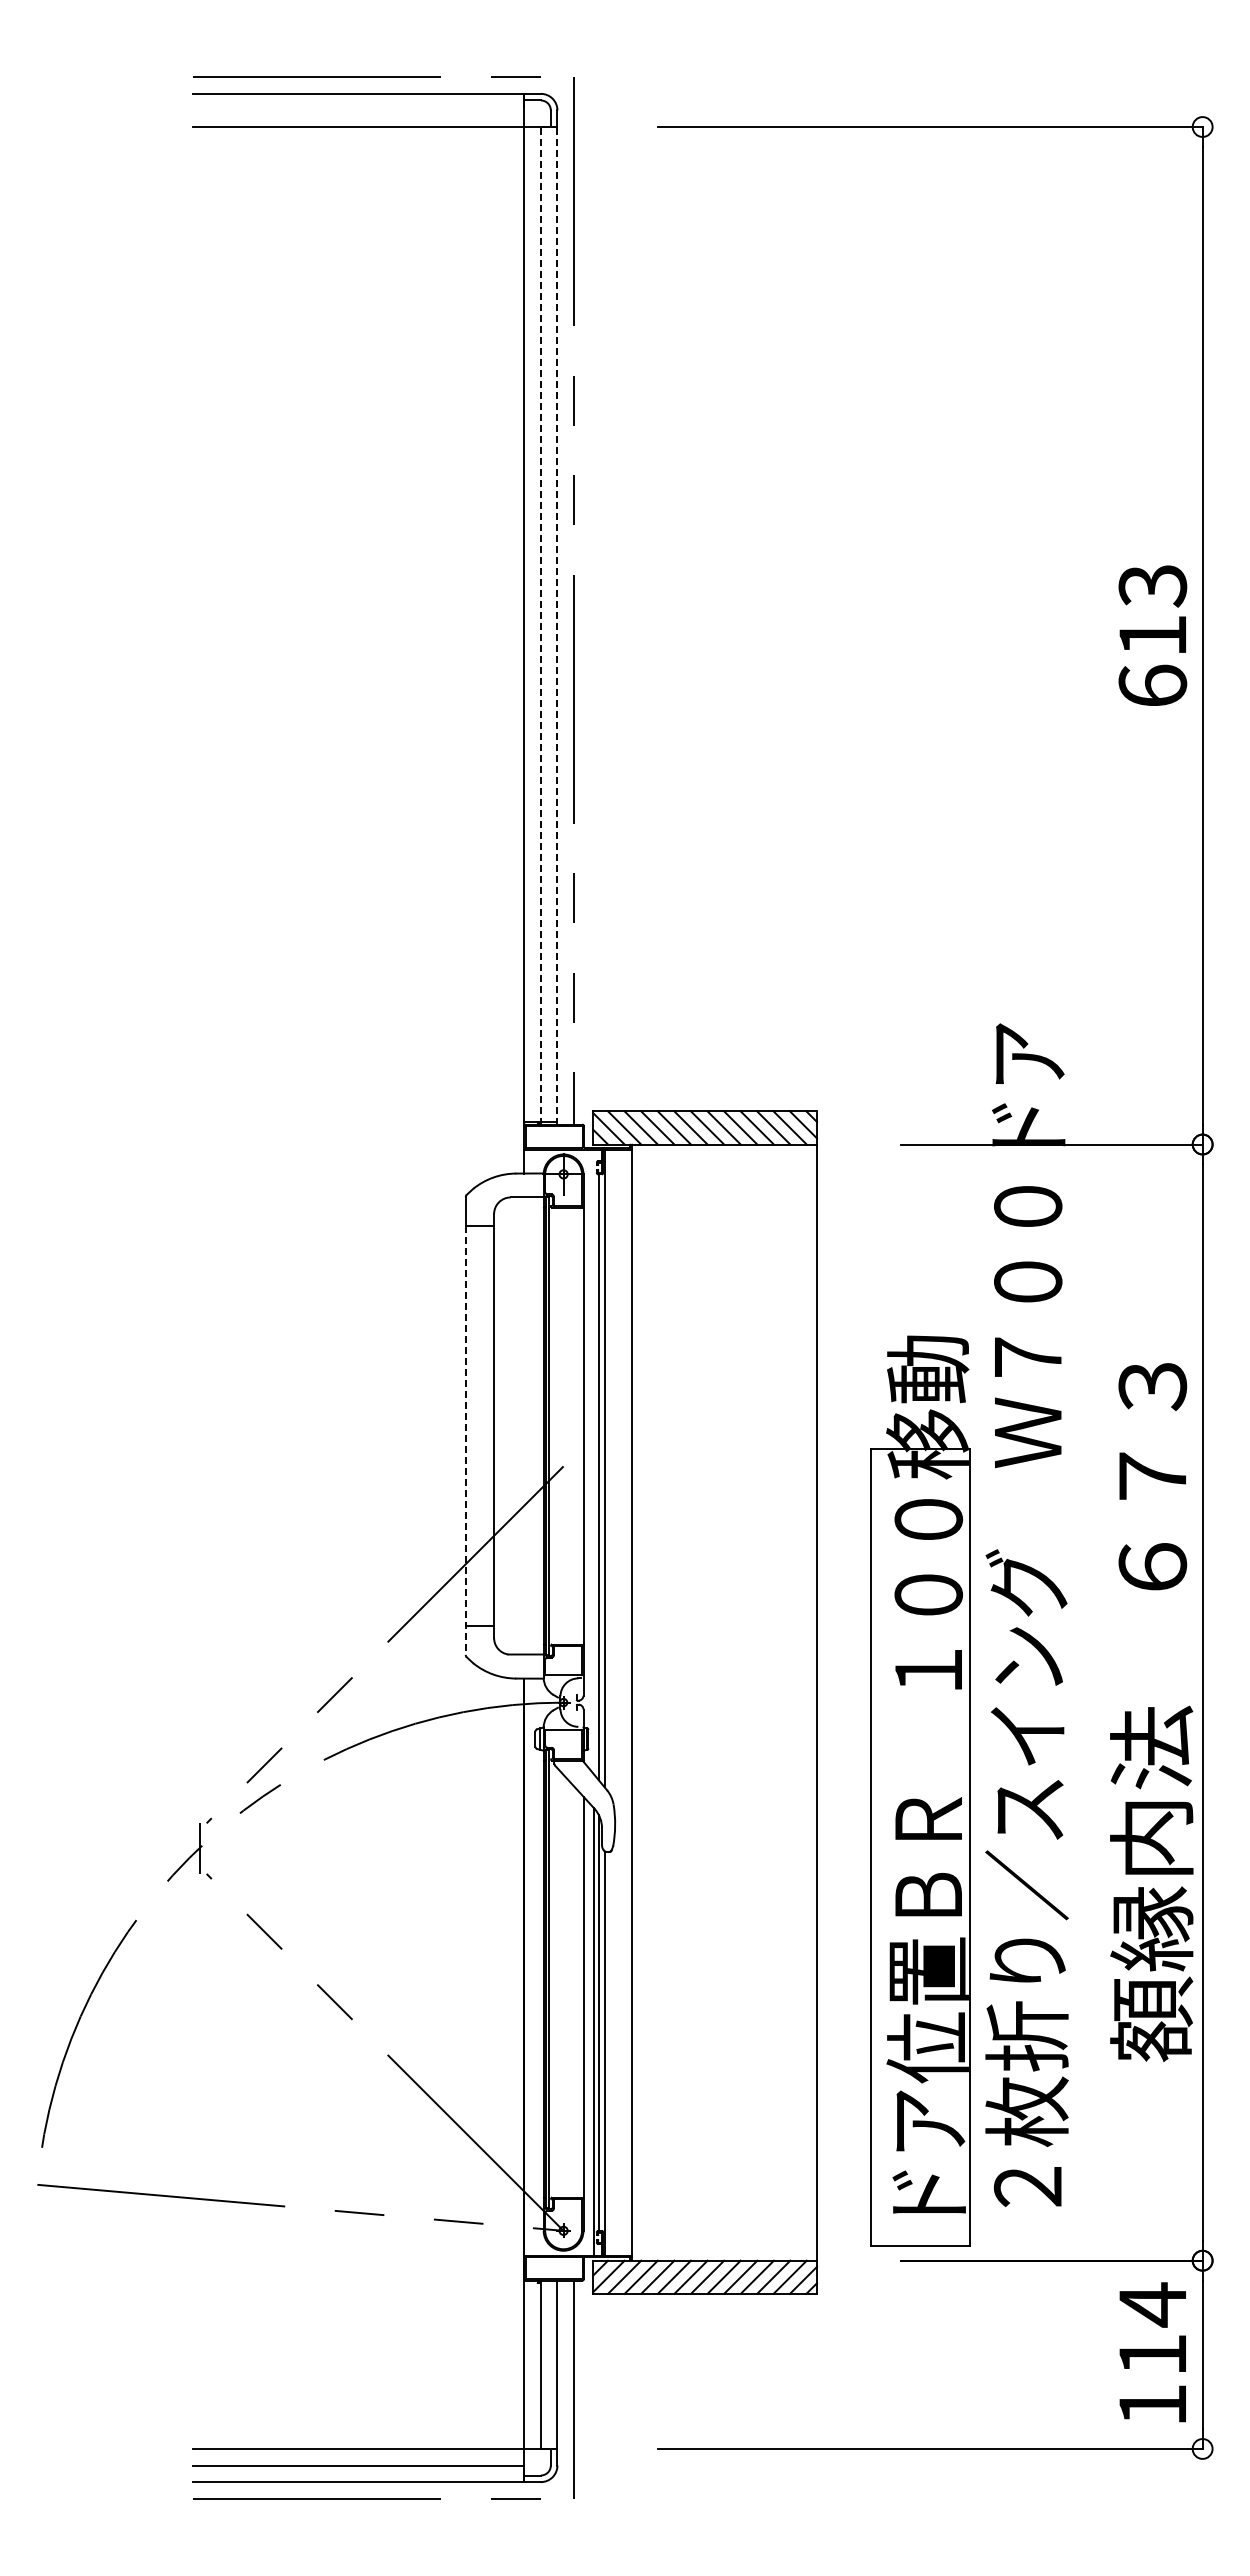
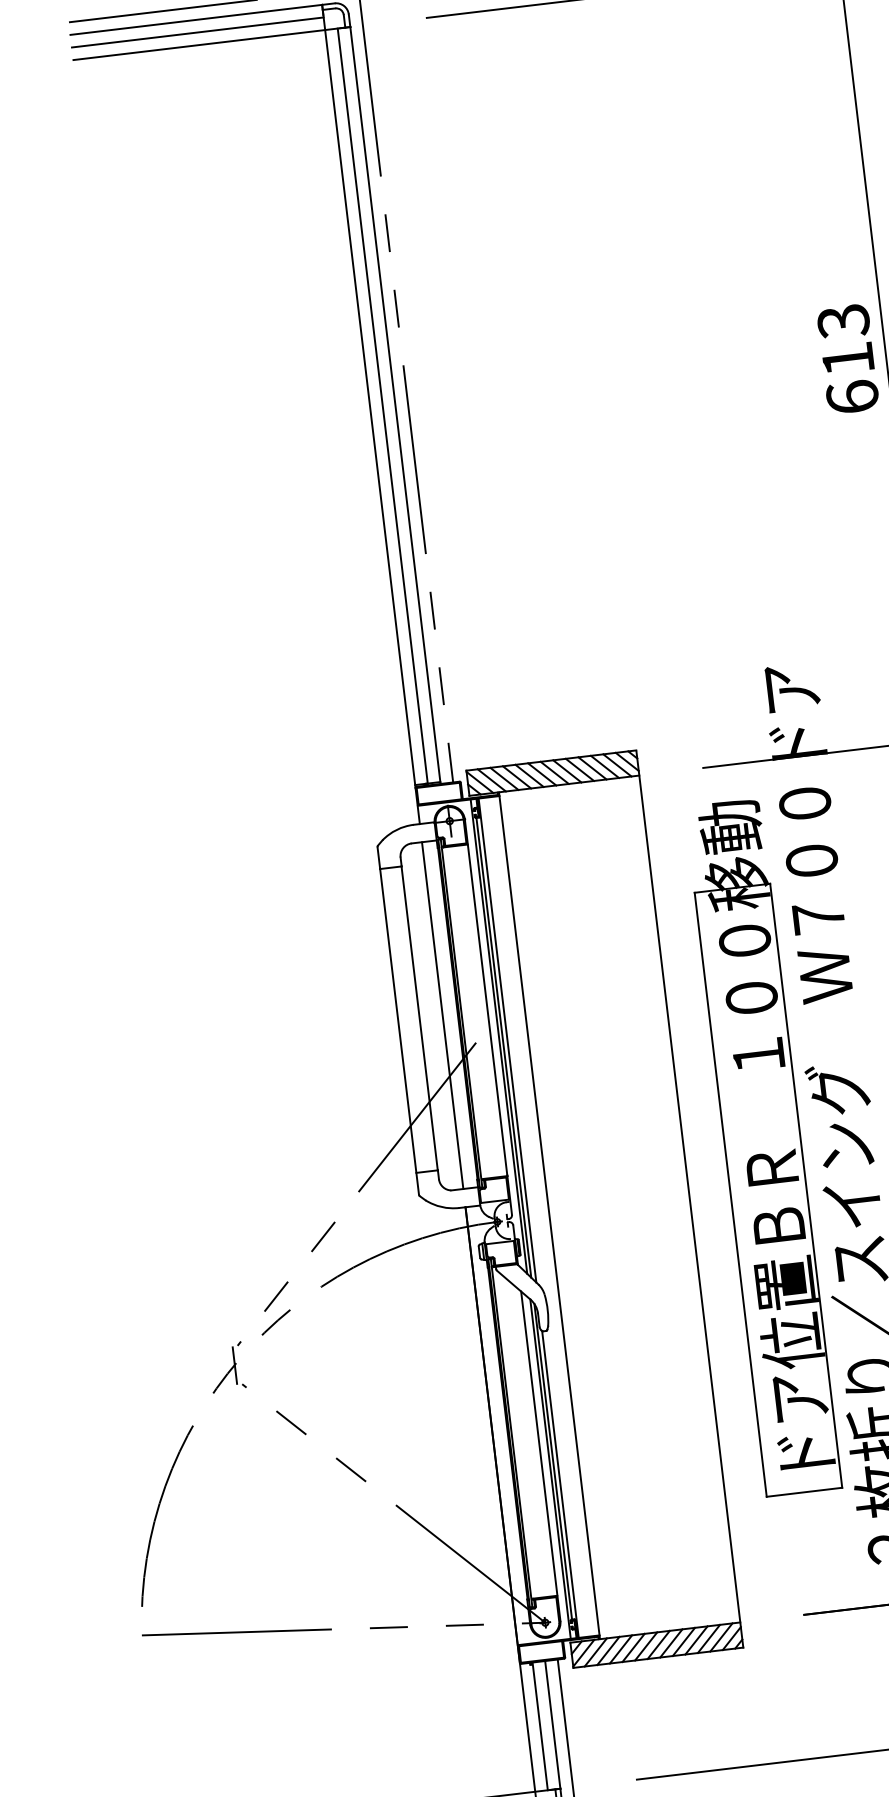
line: (358, 110) -> (197, 32), added
line: (540, 625) -> (382, 406), dashed -> solid
line: (557, 625) -> (395, 405), dashed -> solid
line: (524, 1425) -> (442, 1015), added
line: (465, 1440) -> (399, 1031), dashed -> solid
line: (594, 1461) -> (499, 1036), added
part: (920, 1790) -> (763, 1147), moved

